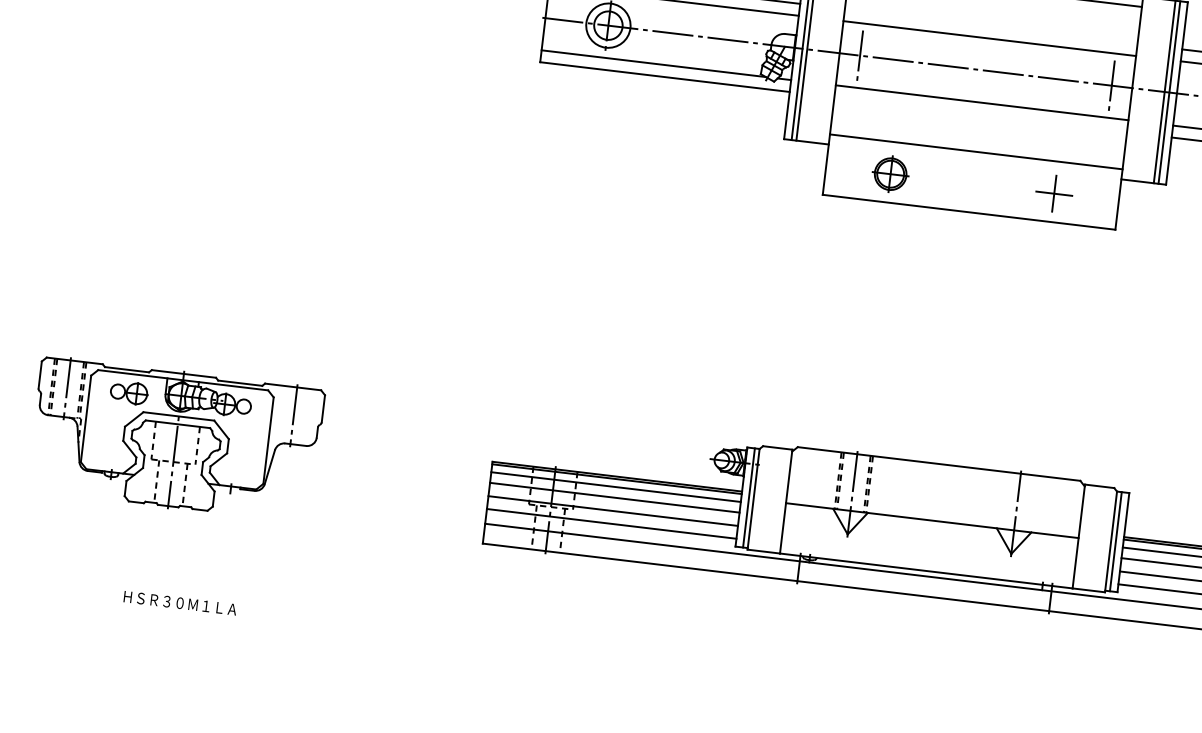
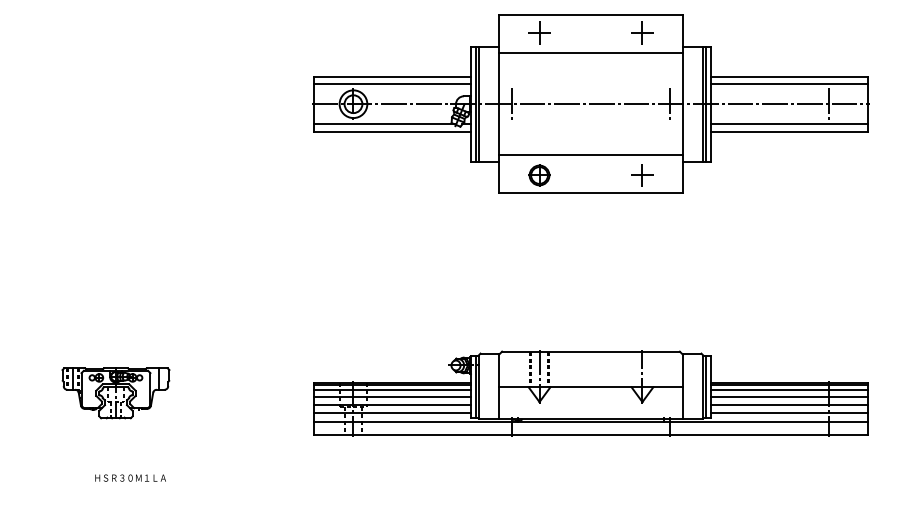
line: (988, 39) -> (590, 84), removed
line: (981, 102) -> (590, 124), removed
part: (175, 440) -> (115, 393), size x0.6
text: (180, 602) -> (130, 477), moved

